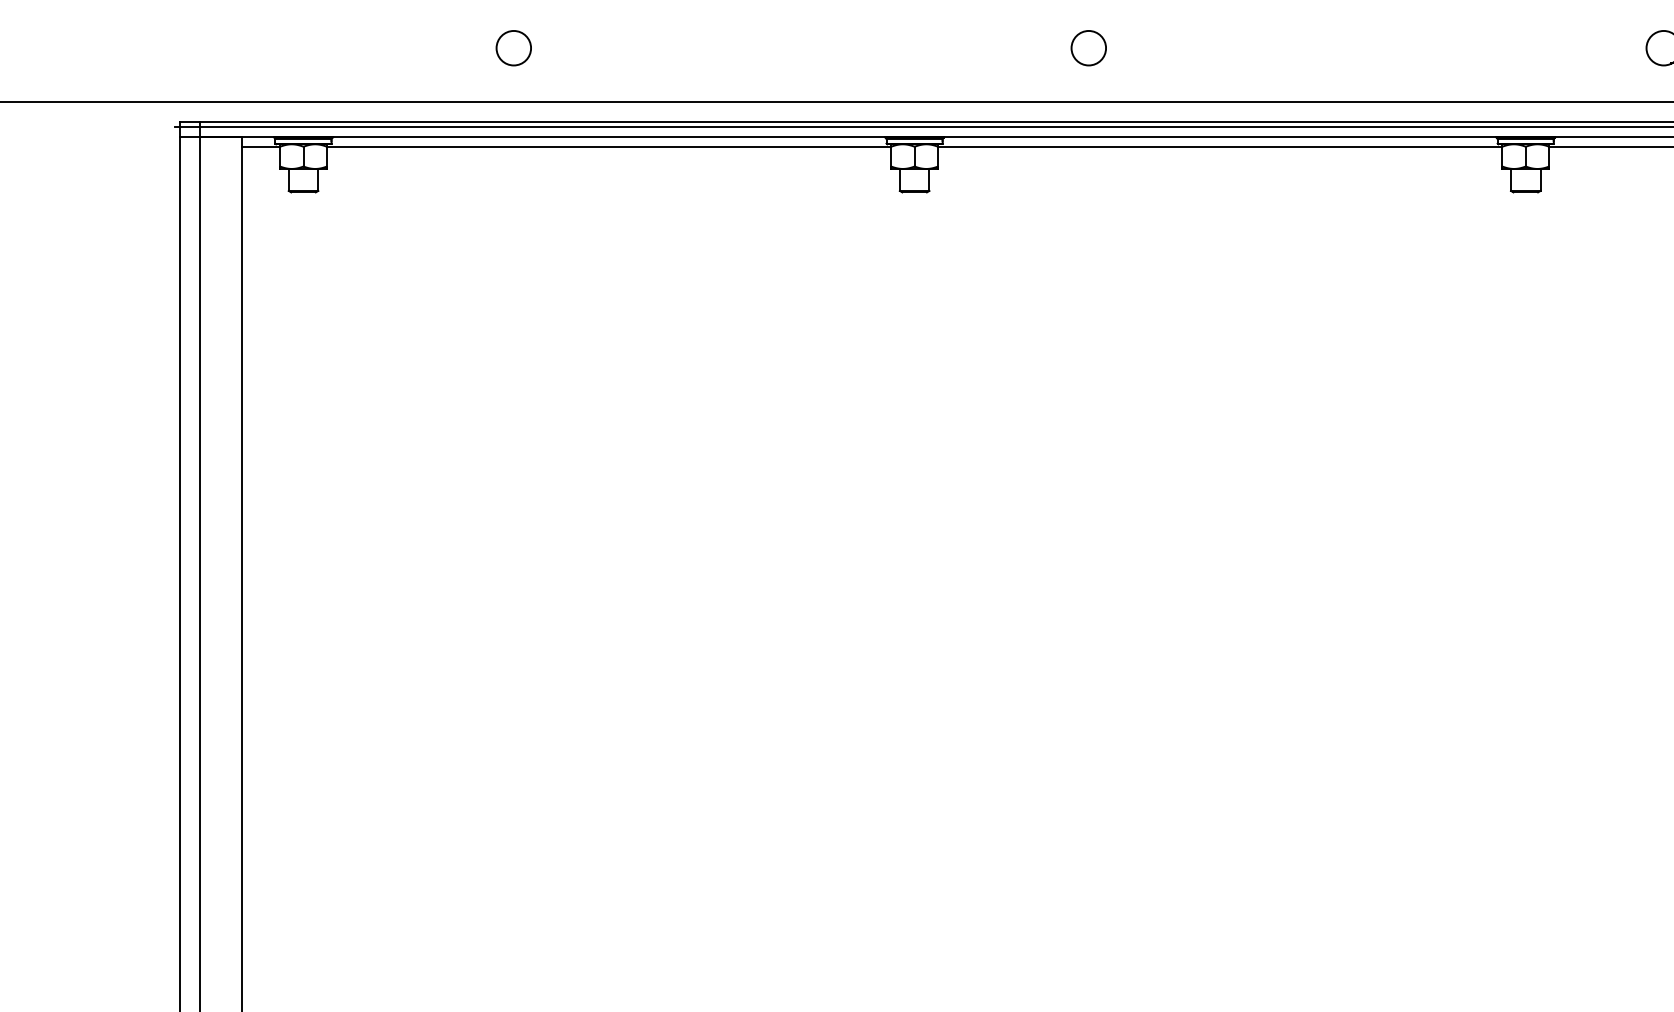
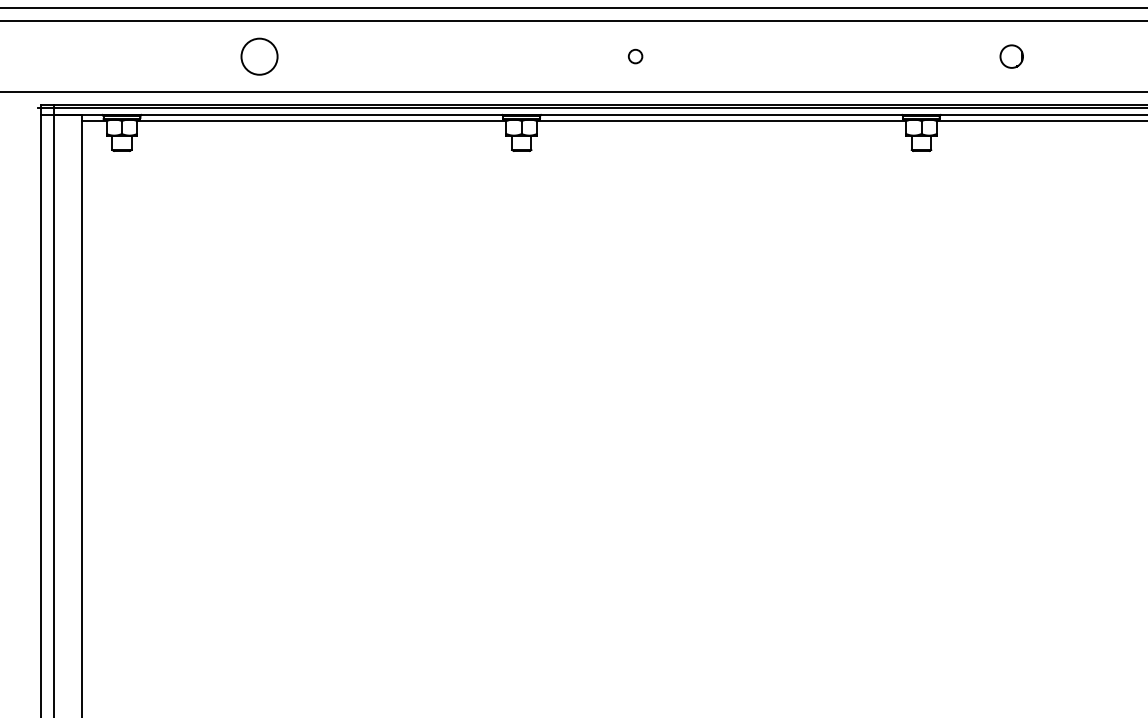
circle: (513, 48) -> (259, 56), size x1.6
circle: (1088, 48) -> (635, 56), size x0.6

